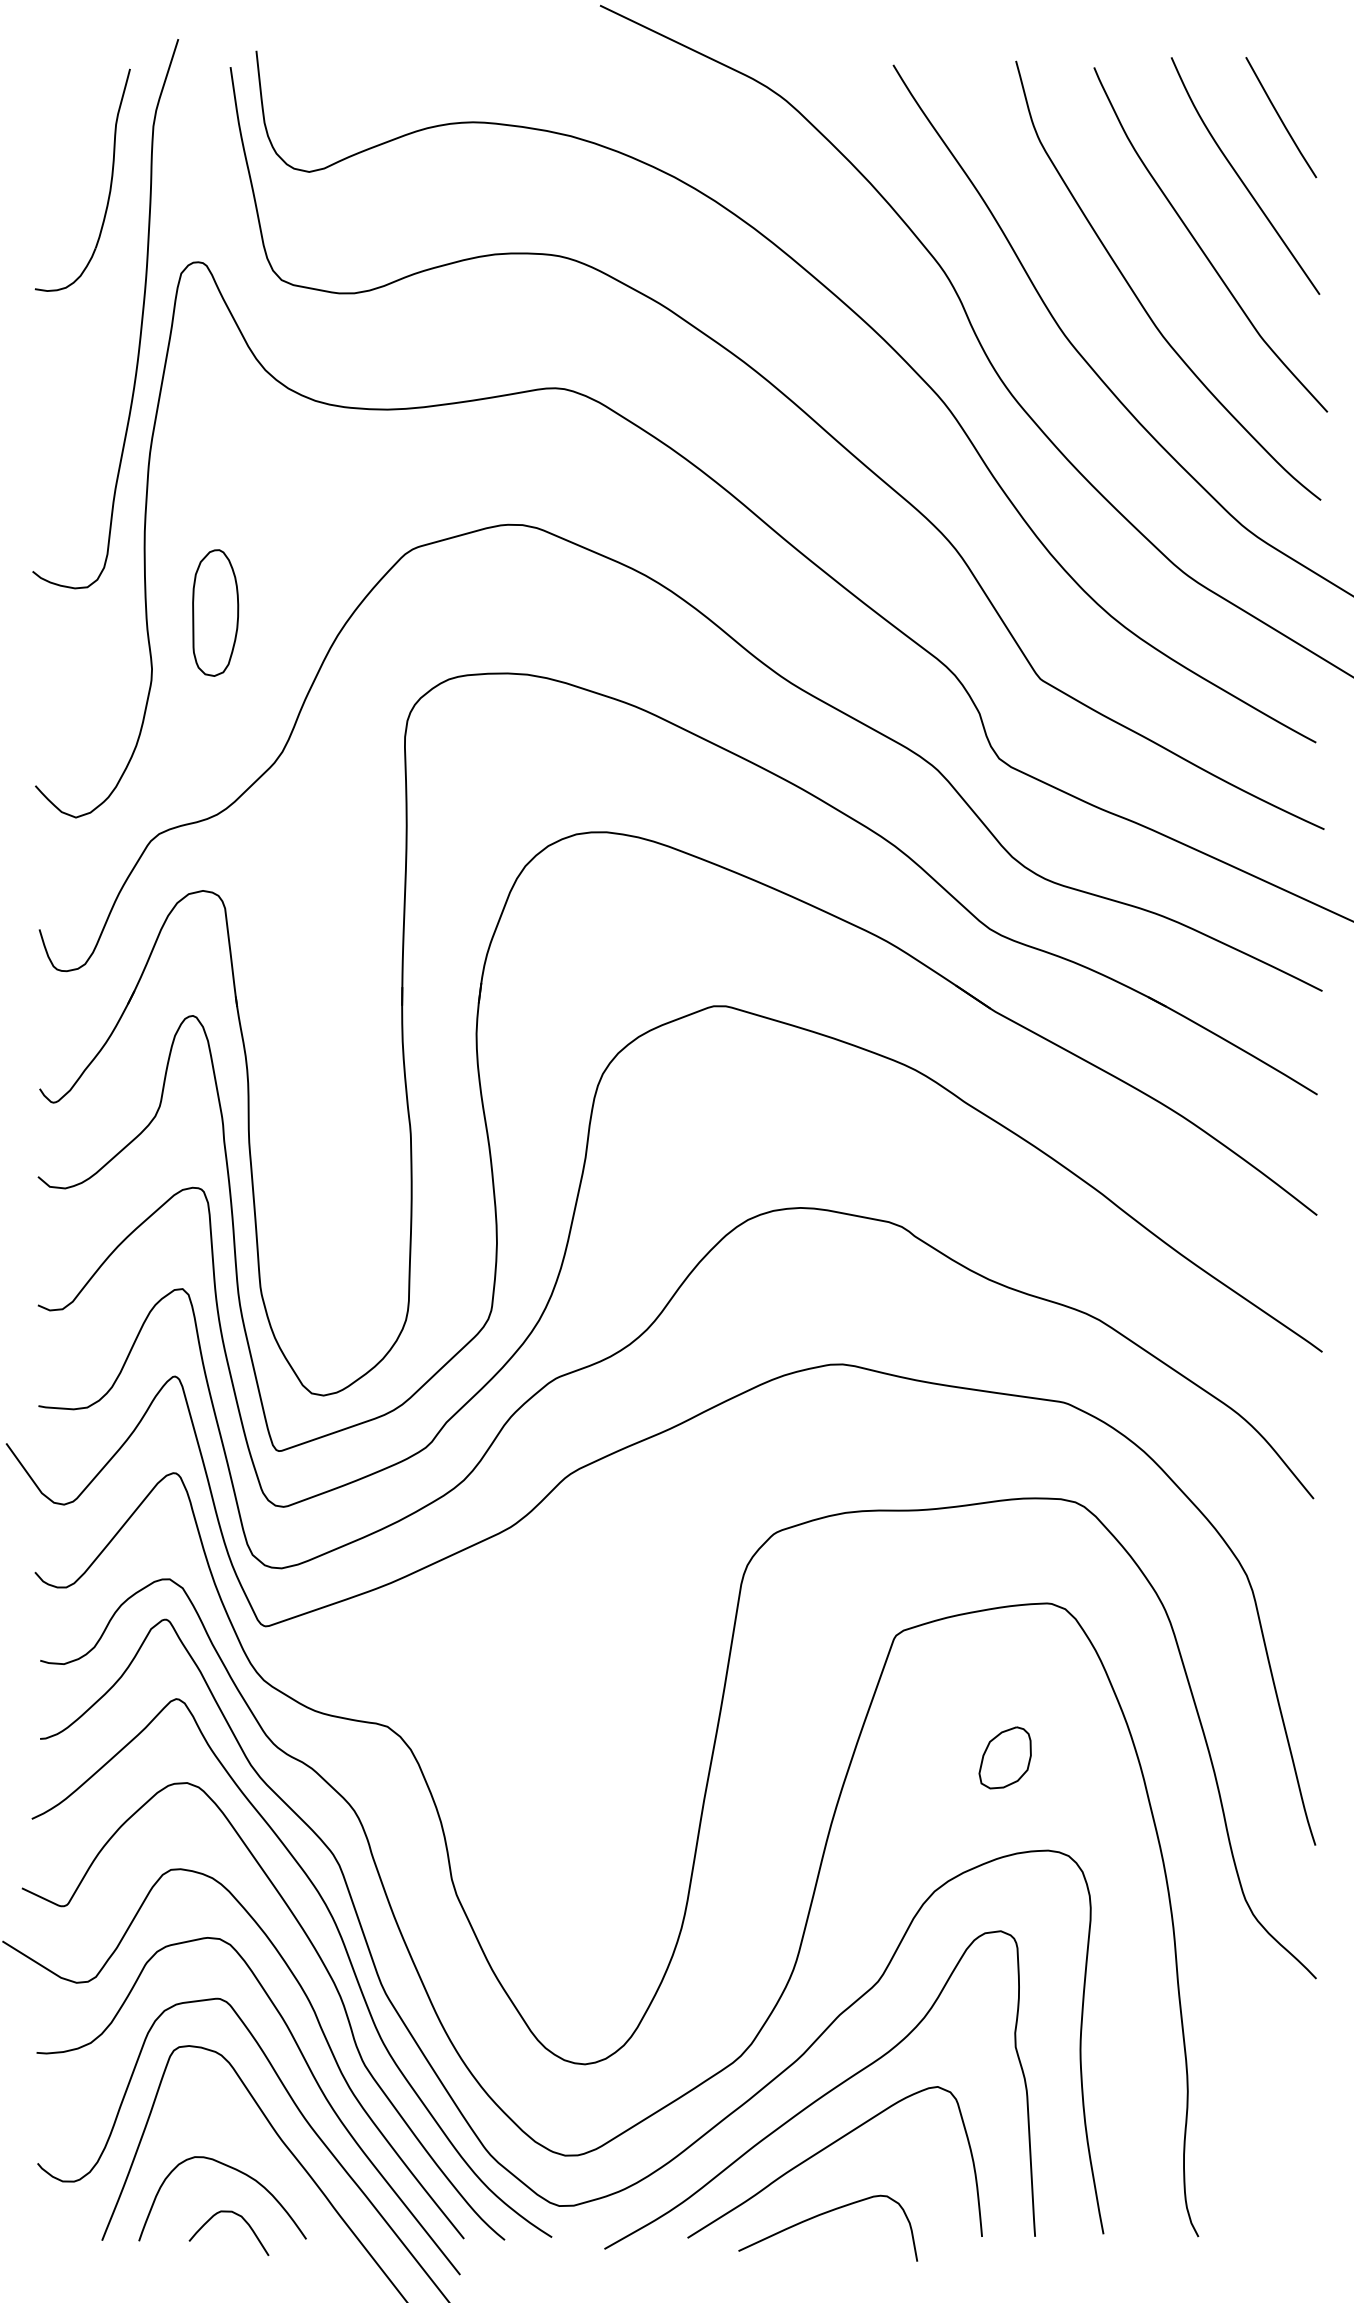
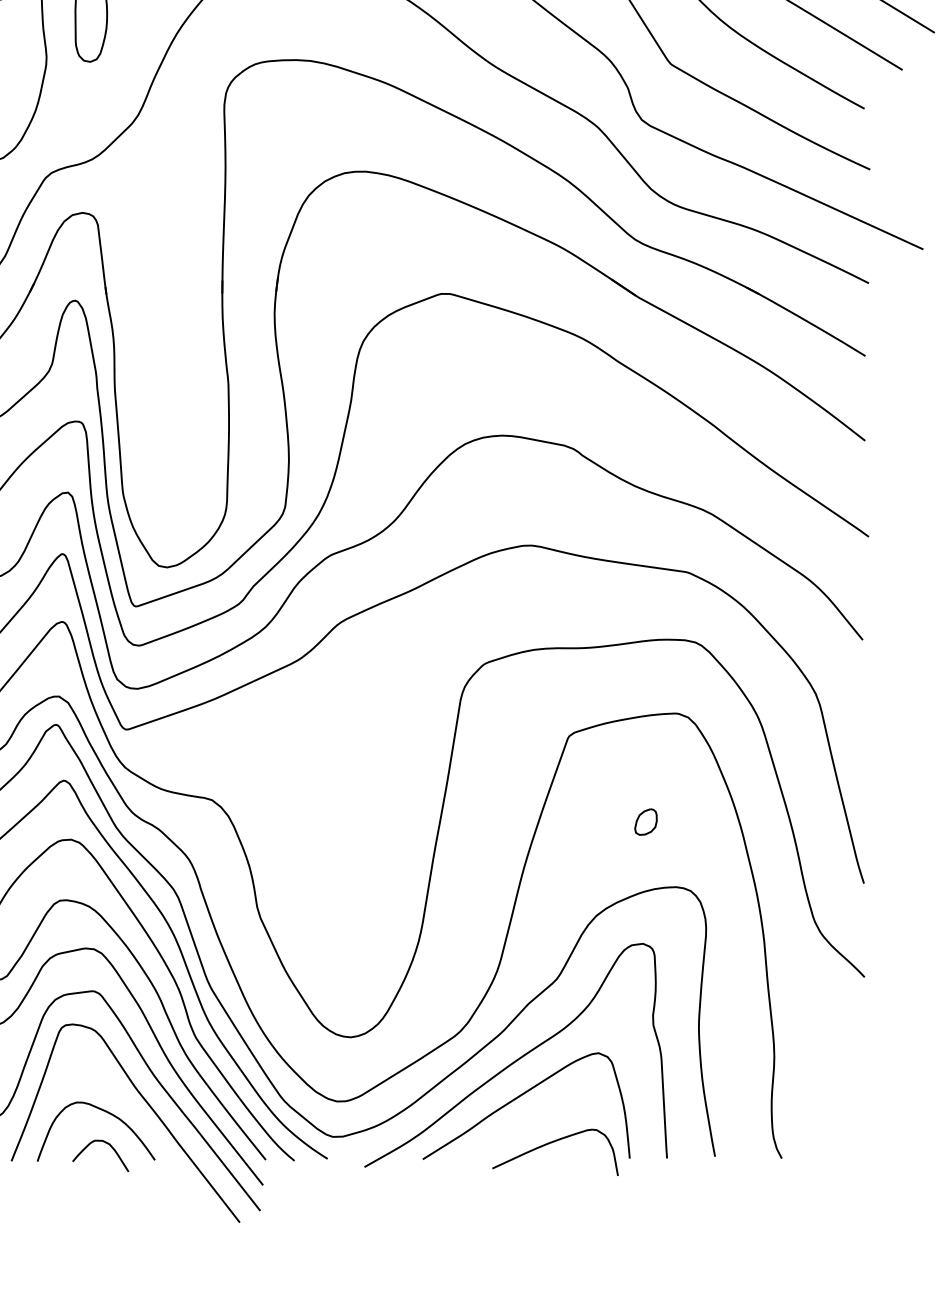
part: (1004, 1757) -> (645, 821), size x0.6
curve: (824, 2214) -> (552, 1142), moved

